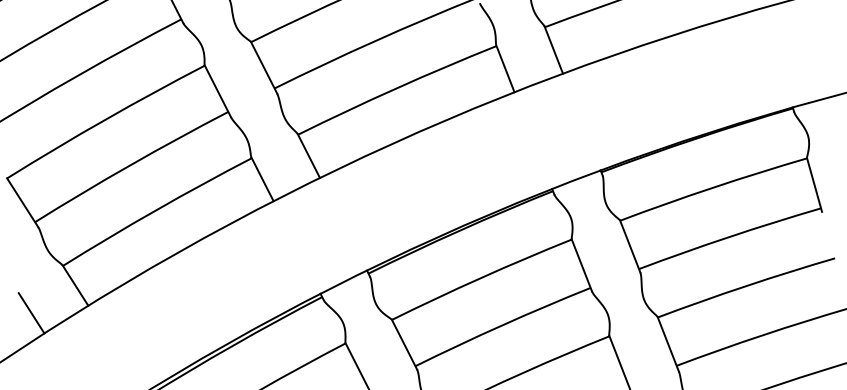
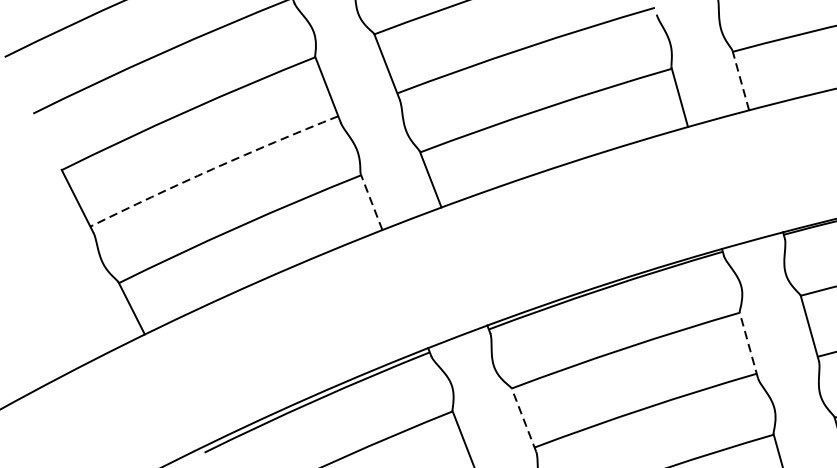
line: (553, 49) -> (740, 79), solid -> dashed
arc: (130, 165) -> (213, 169), solid -> dashed
line: (262, 178) -> (371, 201), solid -> dashed
line: (581, 265) -> (748, 345), solid -> dashed
line: (31, 313) -> (74, 337), removed
line: (404, 344) -> (523, 419), solid -> dashed

